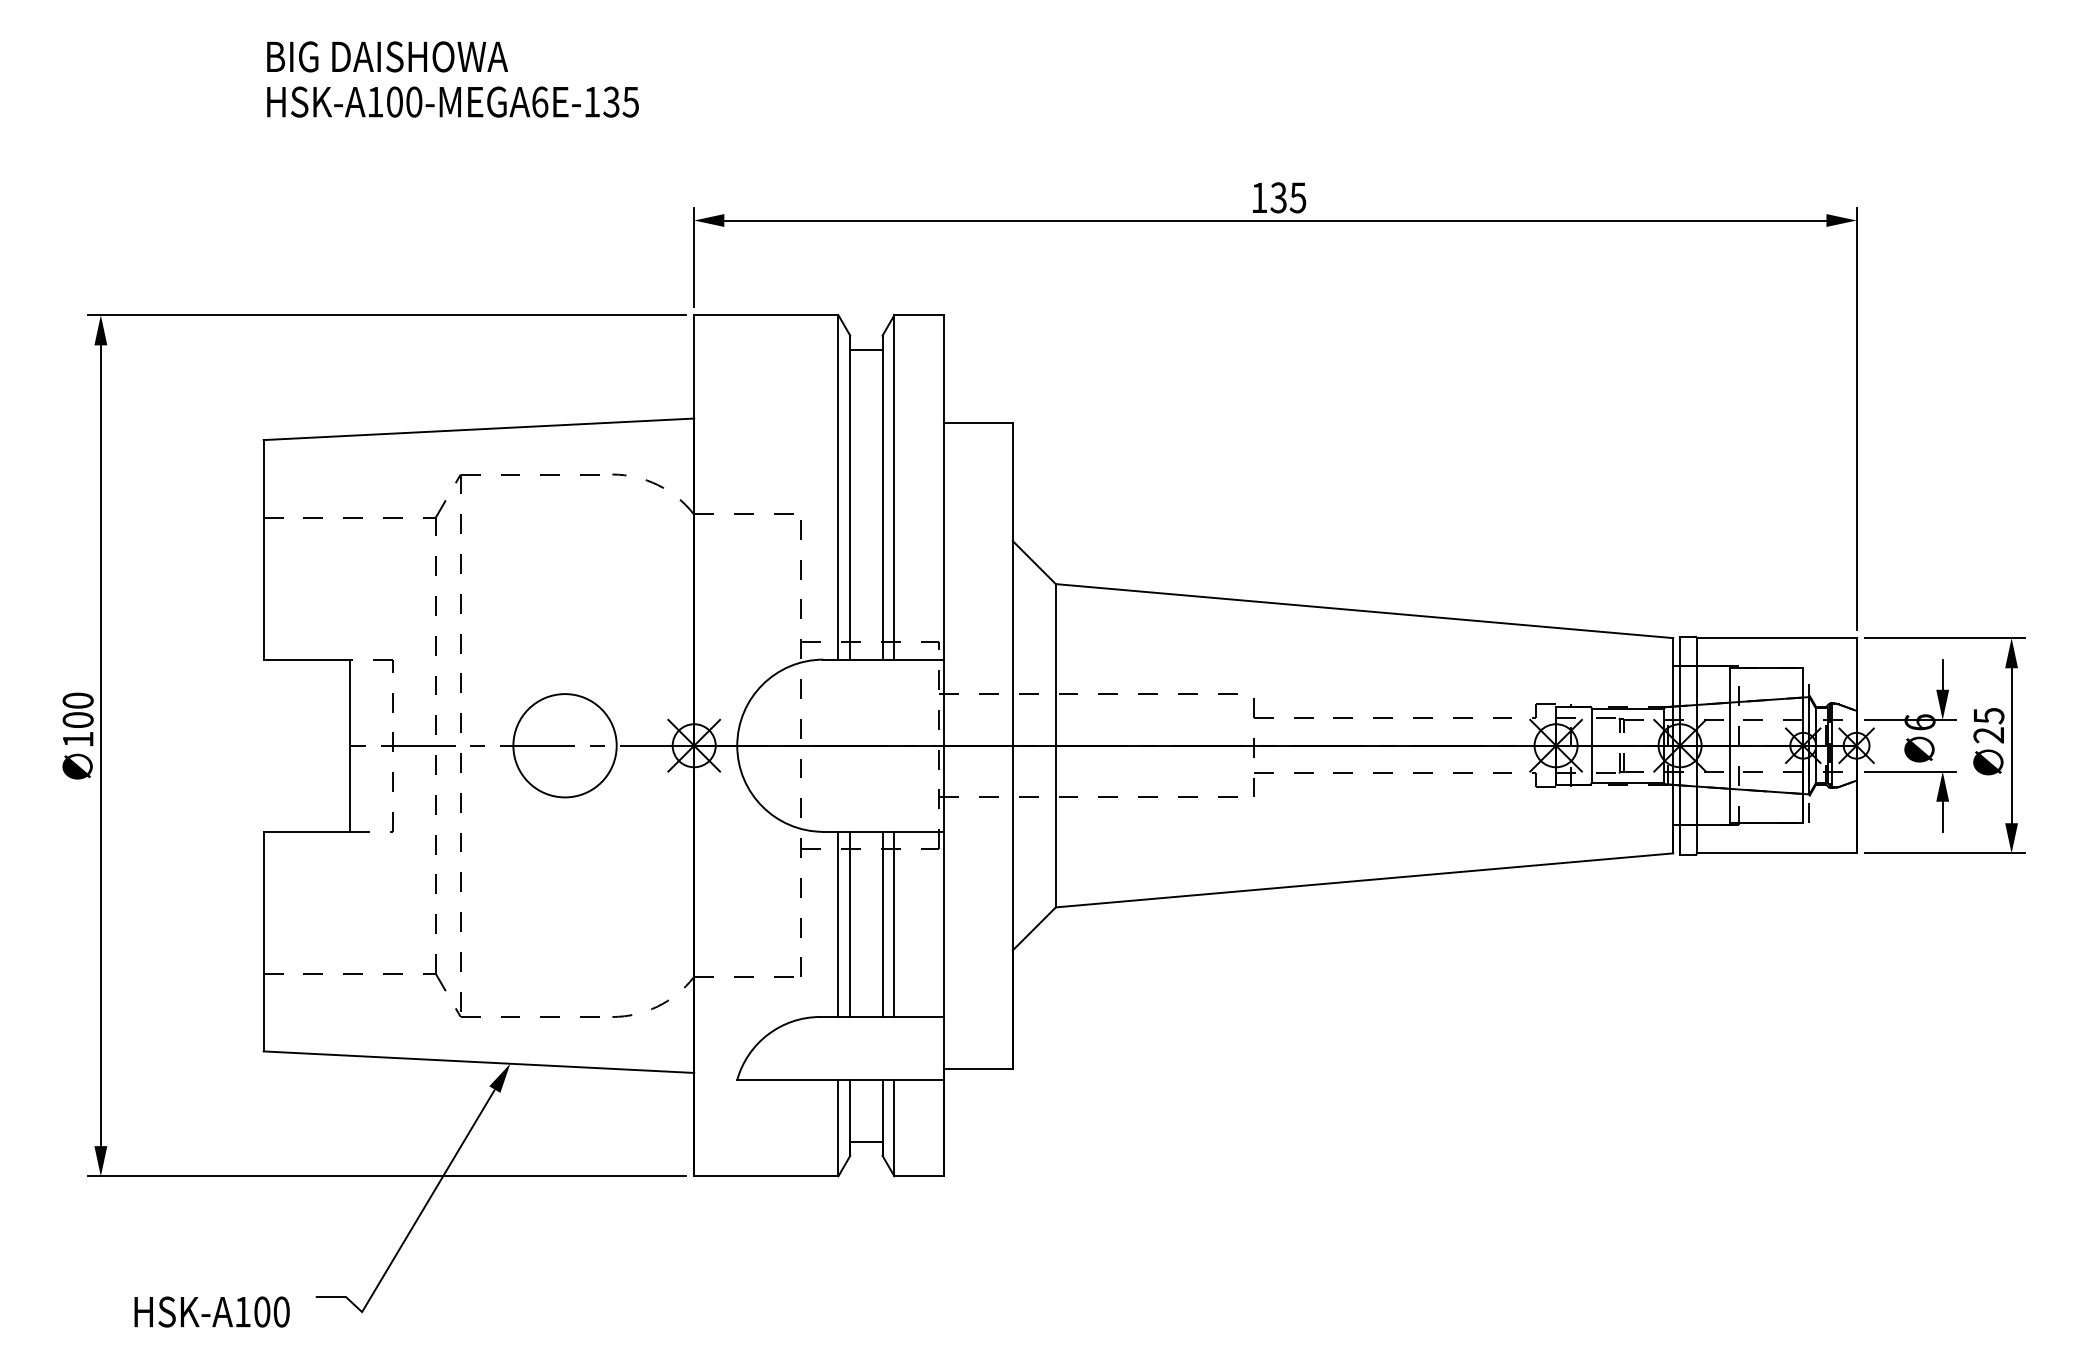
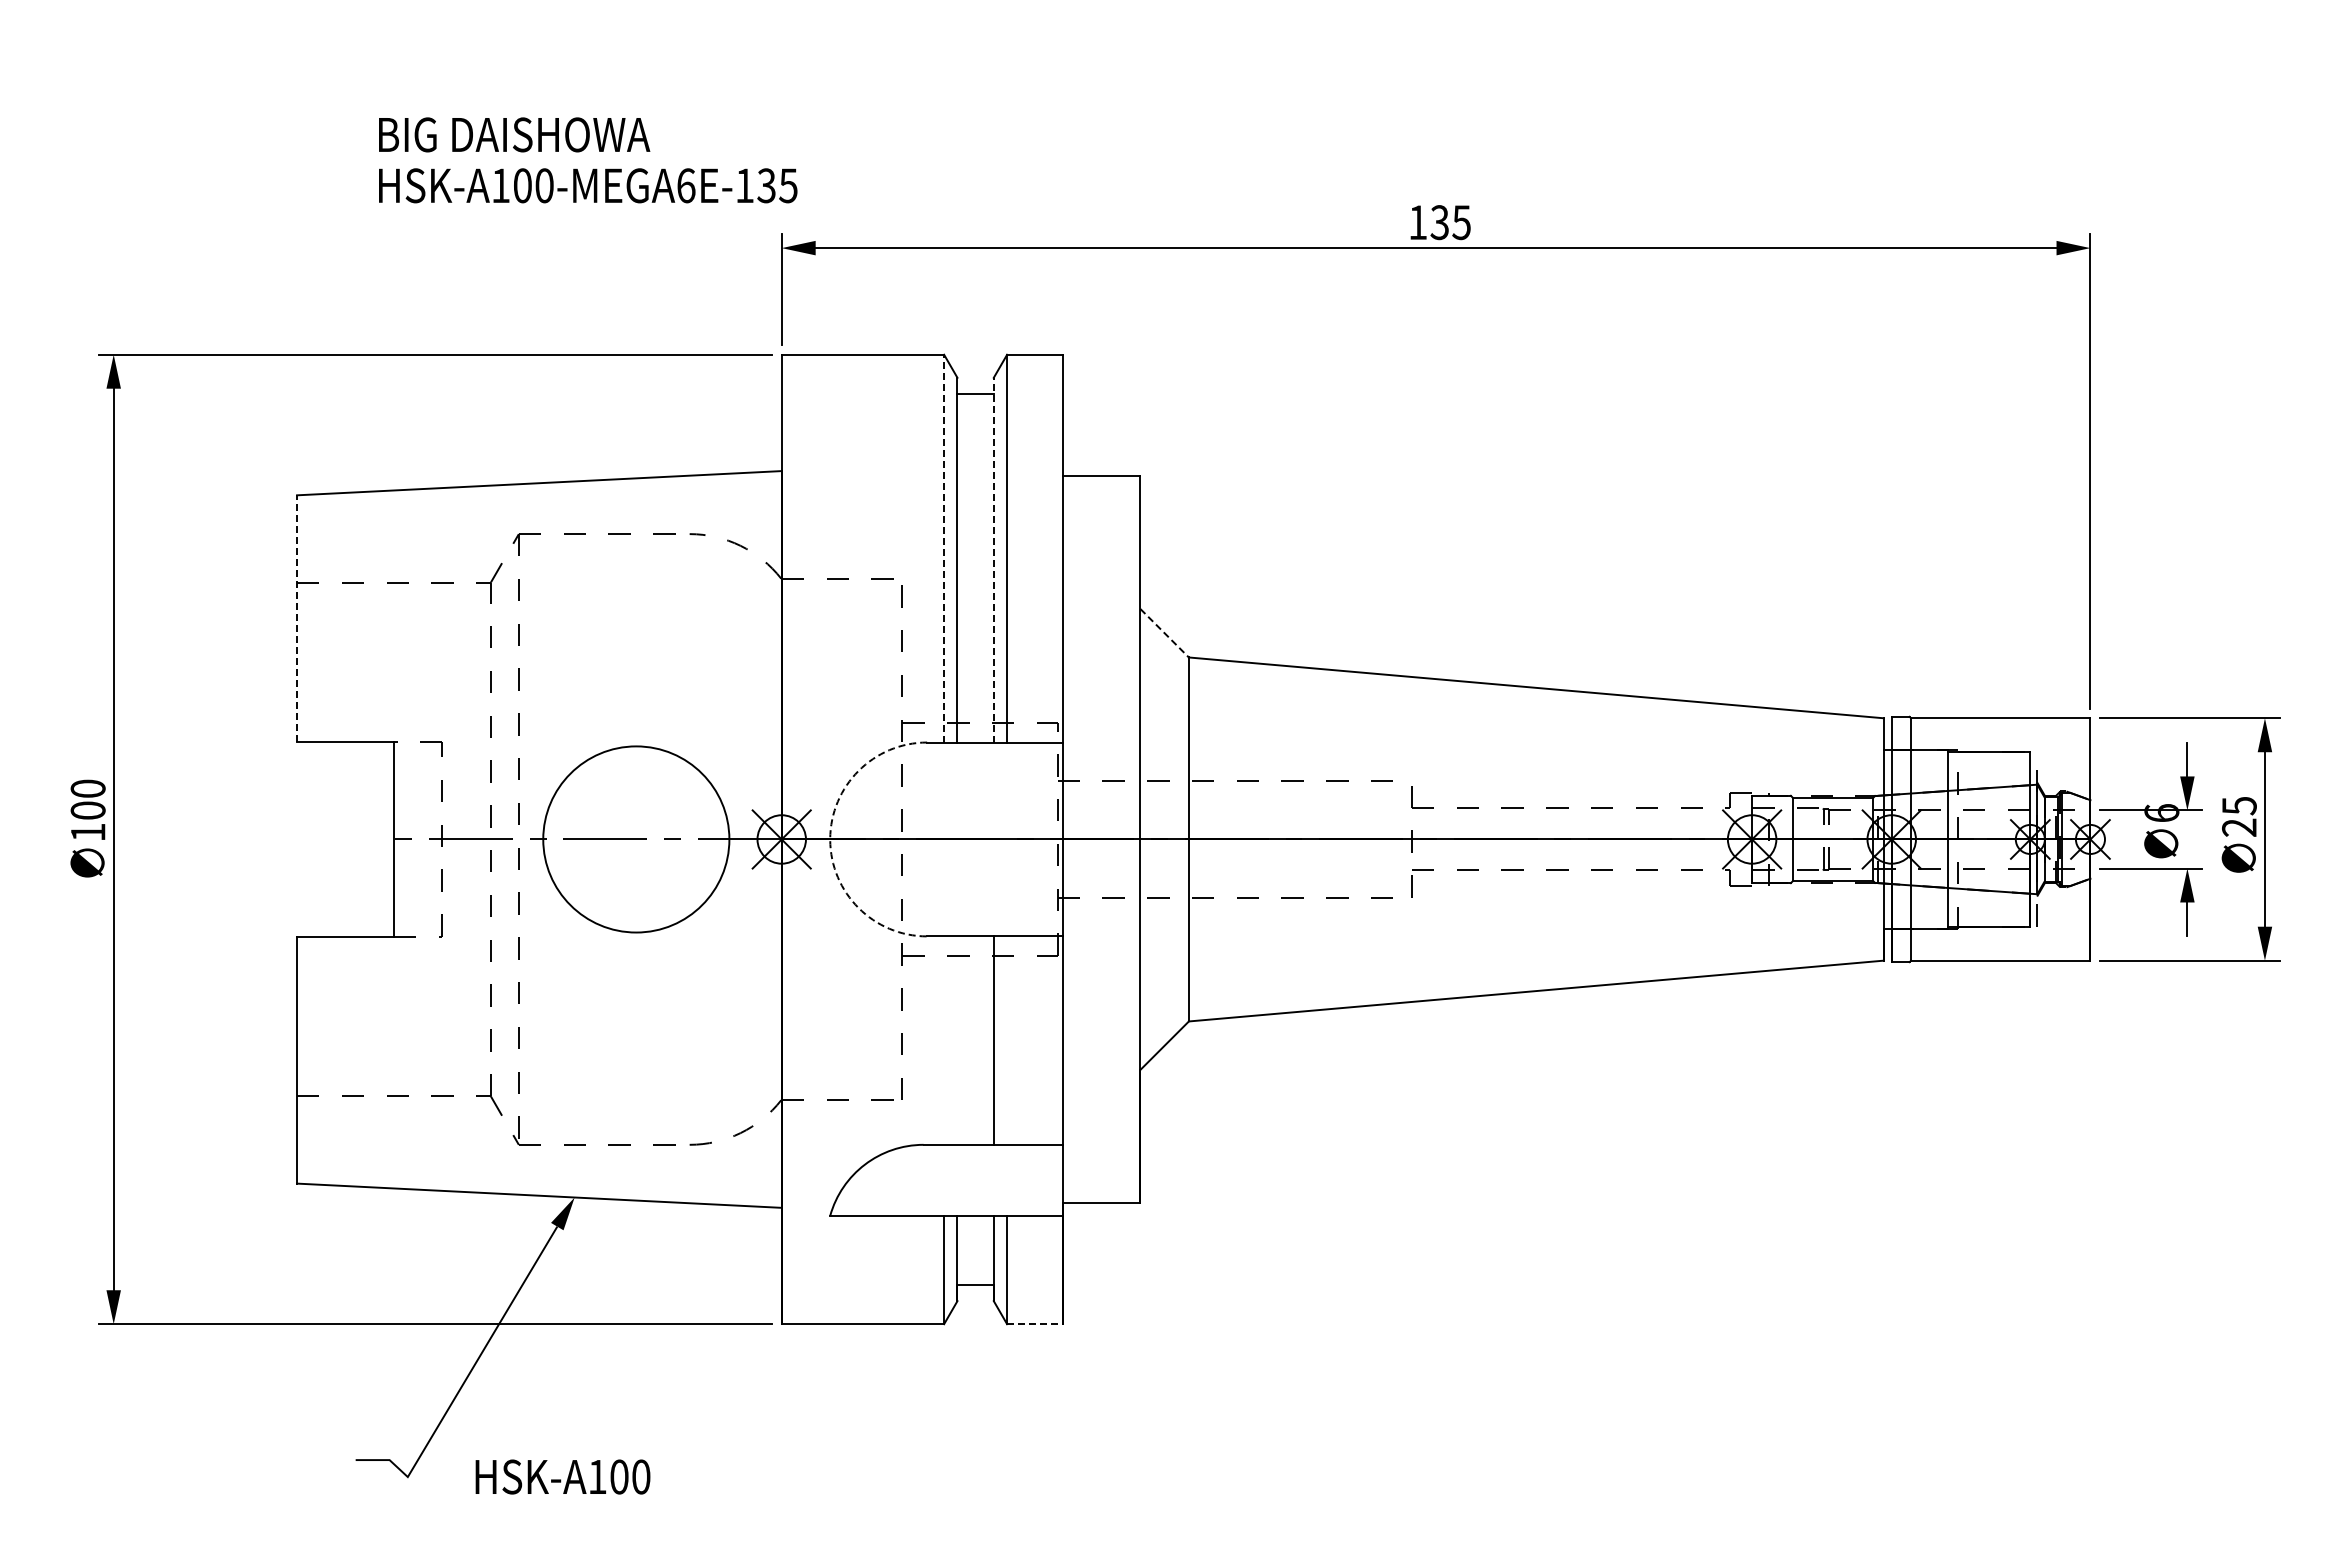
text: (453, 79) -> (588, 160), moved
line: (838, 487) -> (944, 548), solid -> dashed
line: (882, 497) -> (993, 559), solid -> dashed
line: (264, 549) -> (297, 618), solid -> dashed
line: (1035, 562) -> (1165, 633), solid -> dashed
circle: (565, 745) -> (636, 839), size x1.6
arc: (737, 745) -> (830, 839), solid -> dashed
line: (838, 924) -> (944, 1040), removed
line: (850, 924) -> (957, 1040), removed
line: (894, 924) -> (1007, 1040), removed
line: (918, 1176) -> (1034, 1324), solid -> dashed
text: (211, 1311) -> (562, 1476), moved

